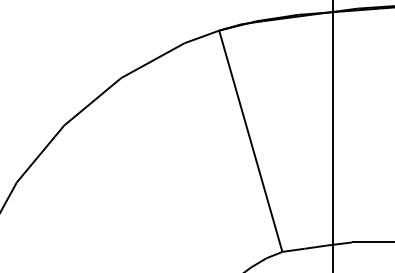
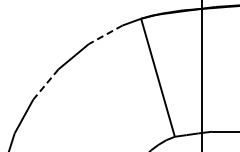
line: (152, 62) -> (105, 35), solid -> dashed
line: (39, 153) -> (45, 84), solid -> dashed

